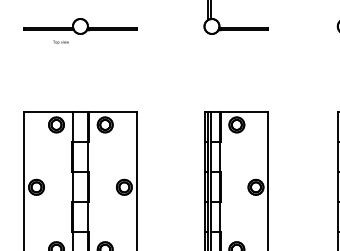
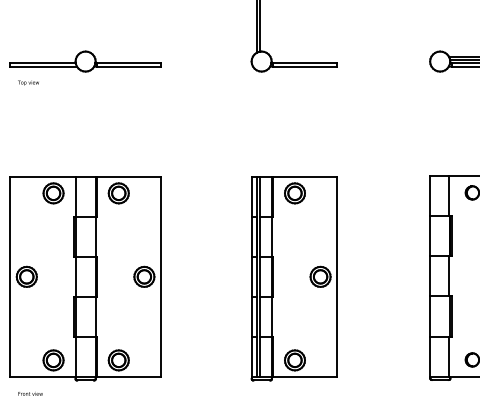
text: (60, 42) -> (28, 82), moved

